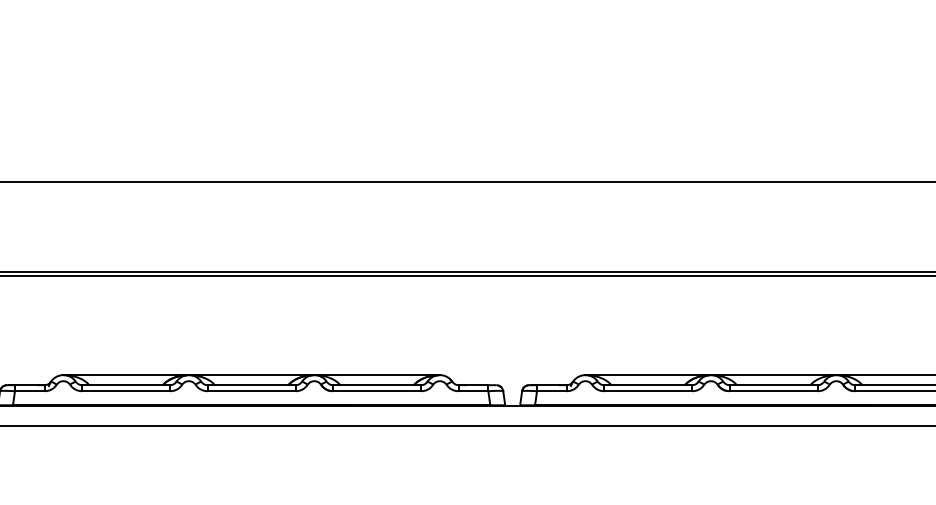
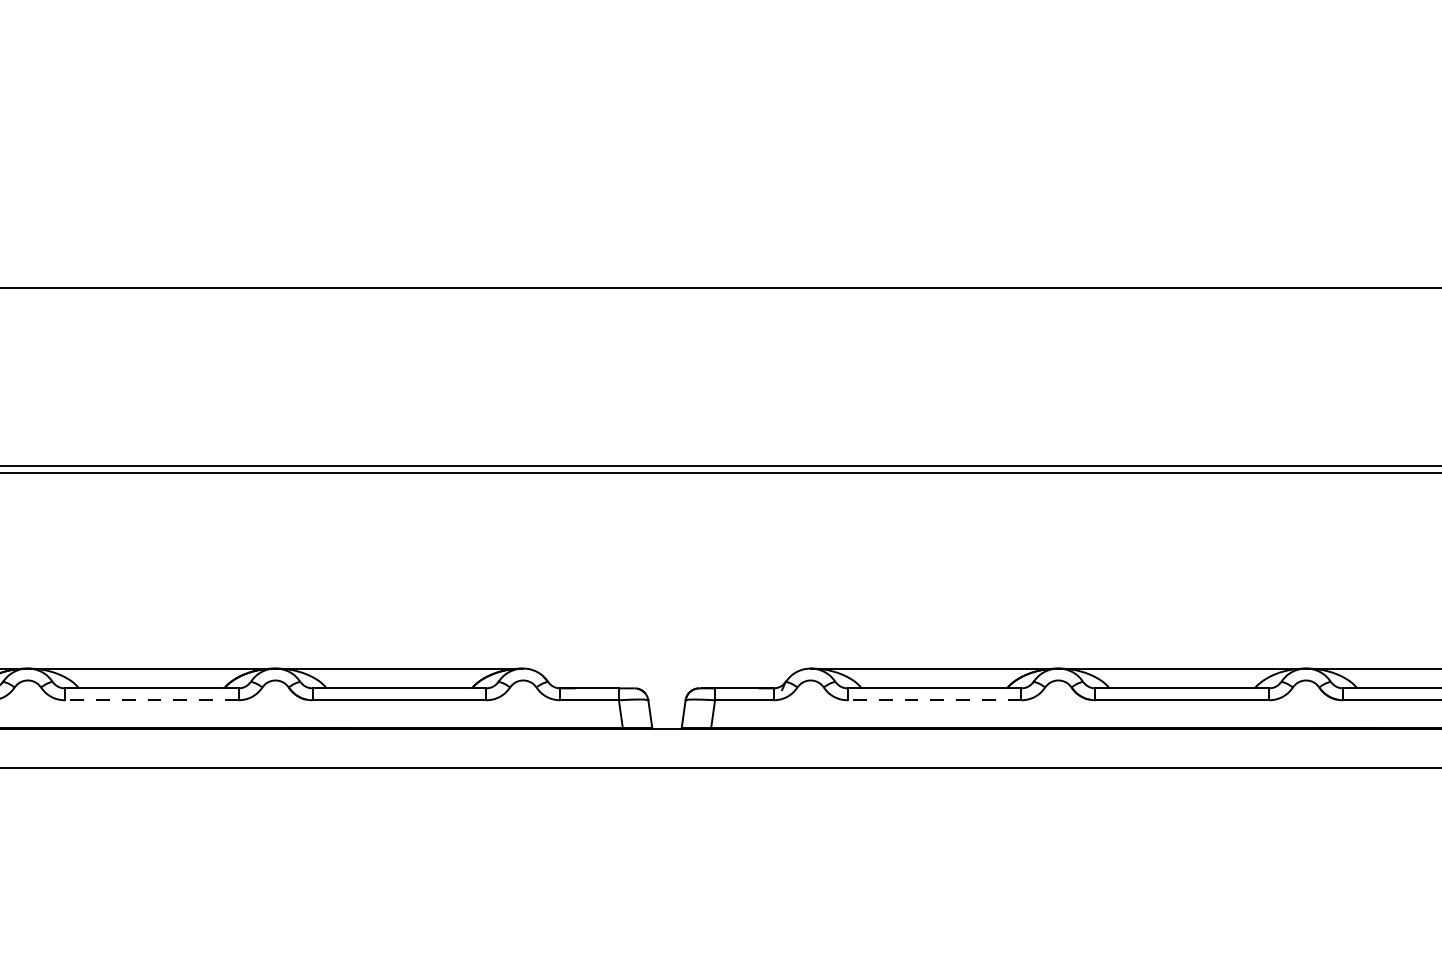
line: (251, 391) -> (151, 700), solid -> dashed
line: (648, 391) -> (935, 700), solid -> dashed

